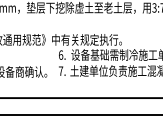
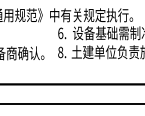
text: (60, 70) -> (60, 51), 7. -> 8.

